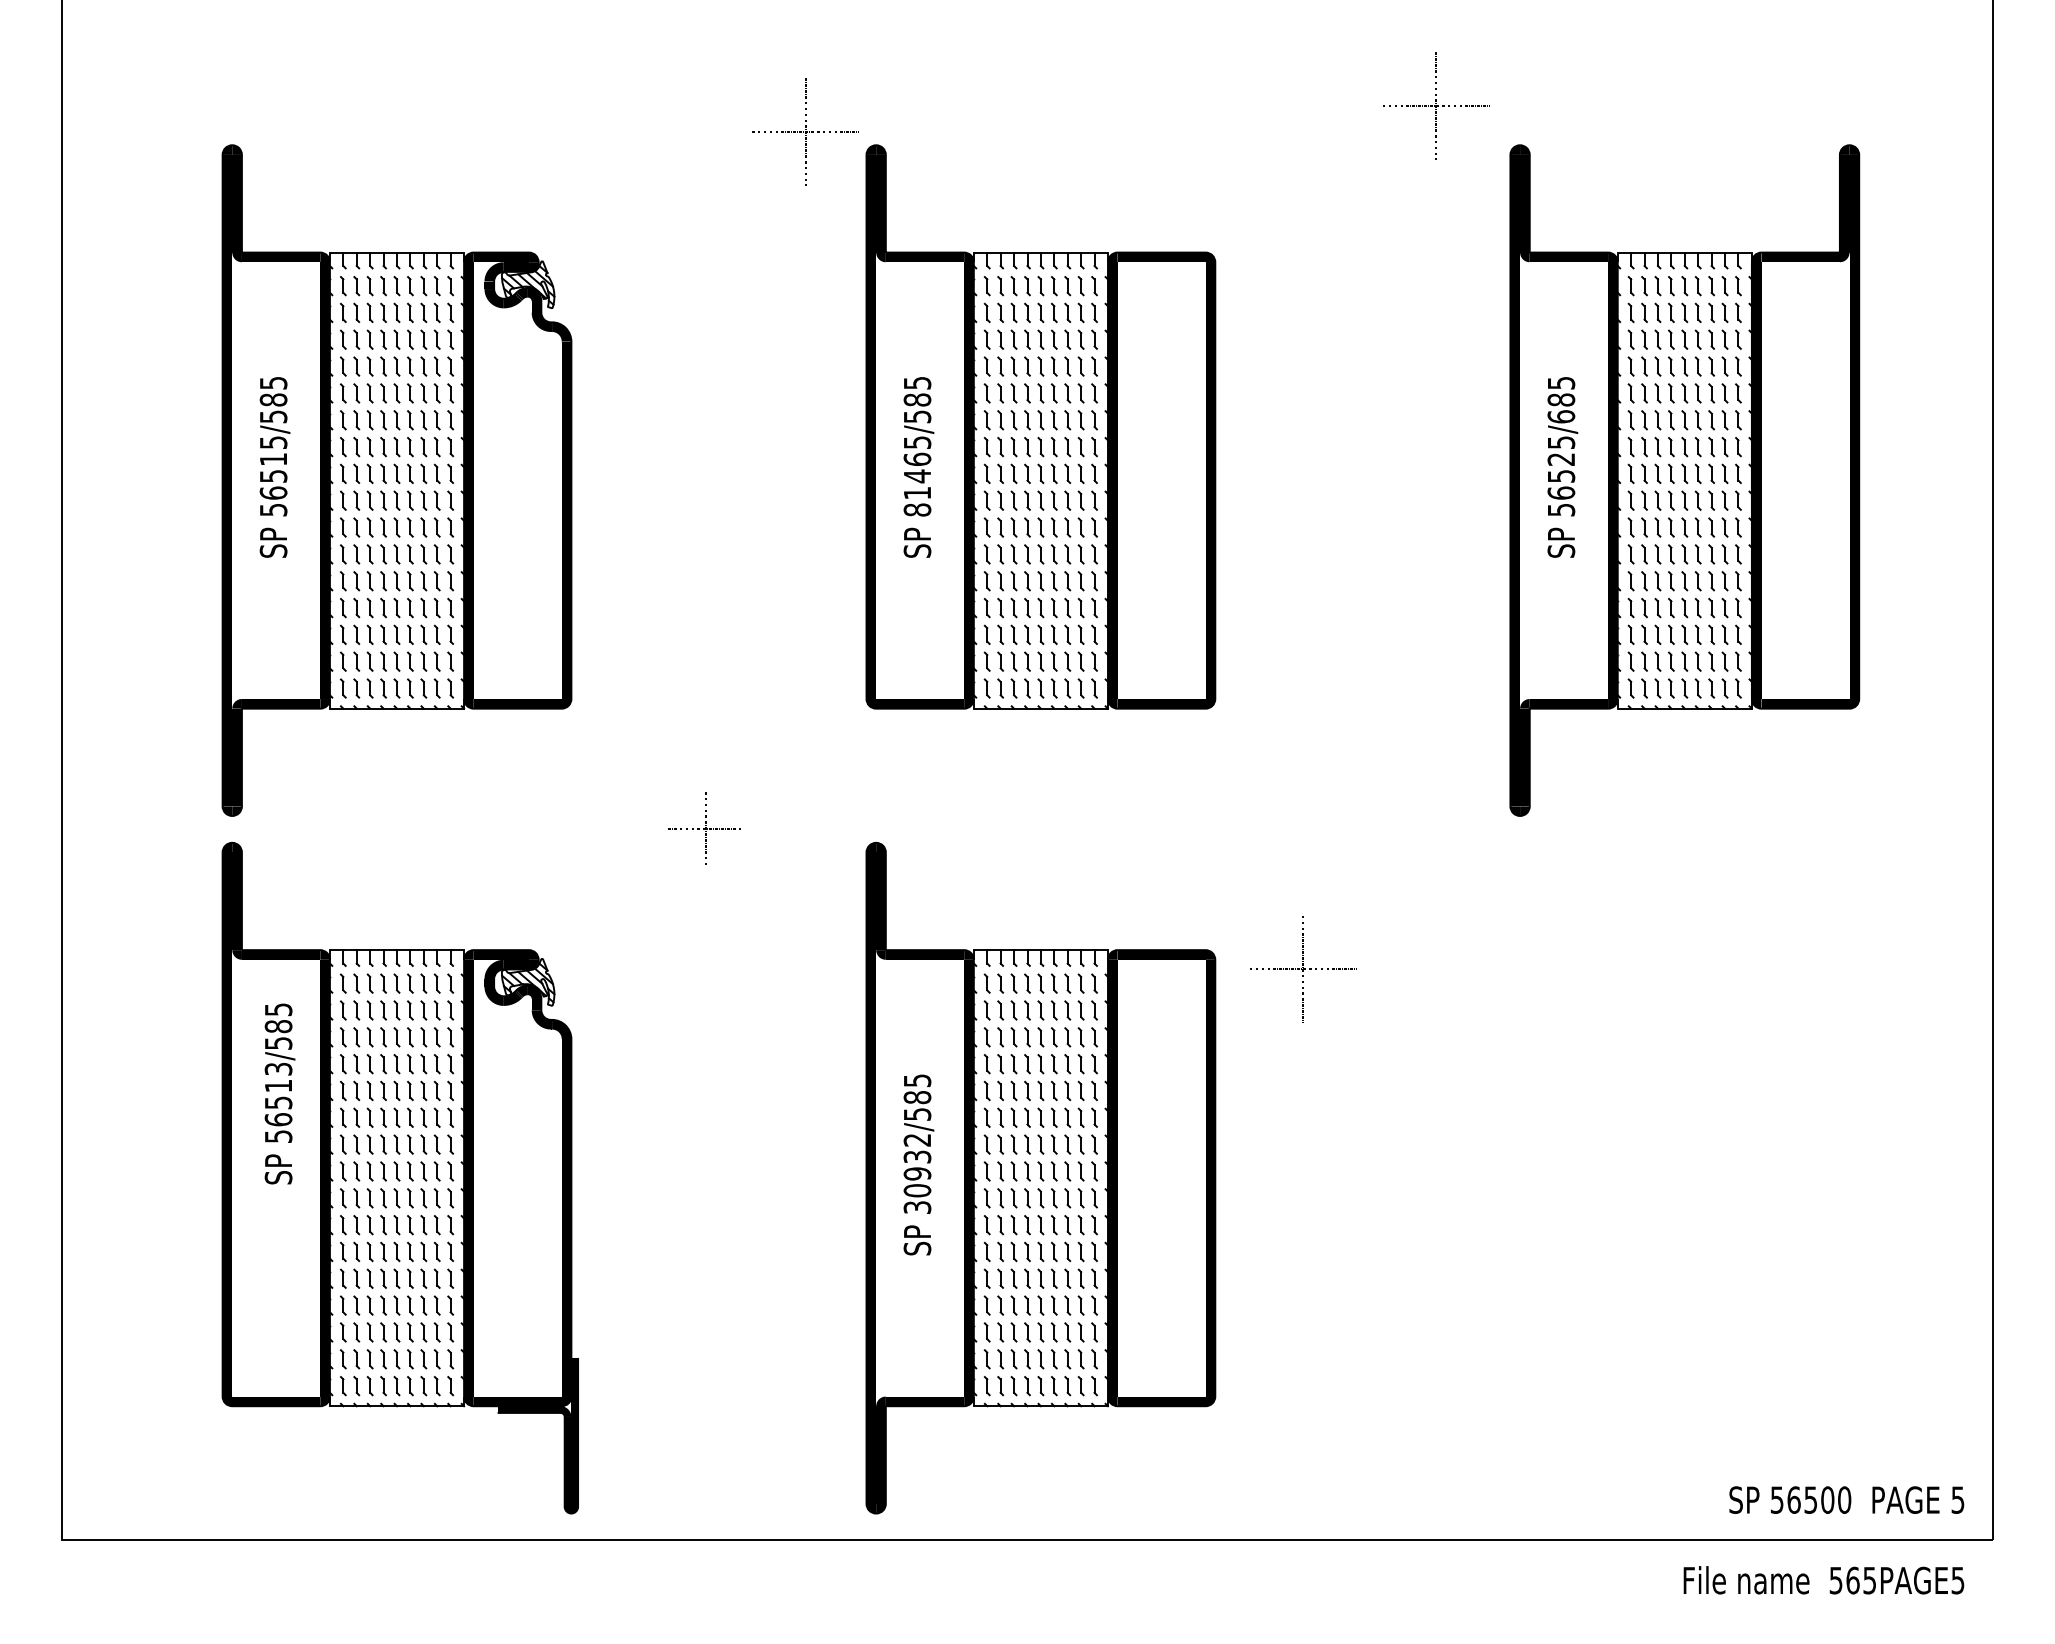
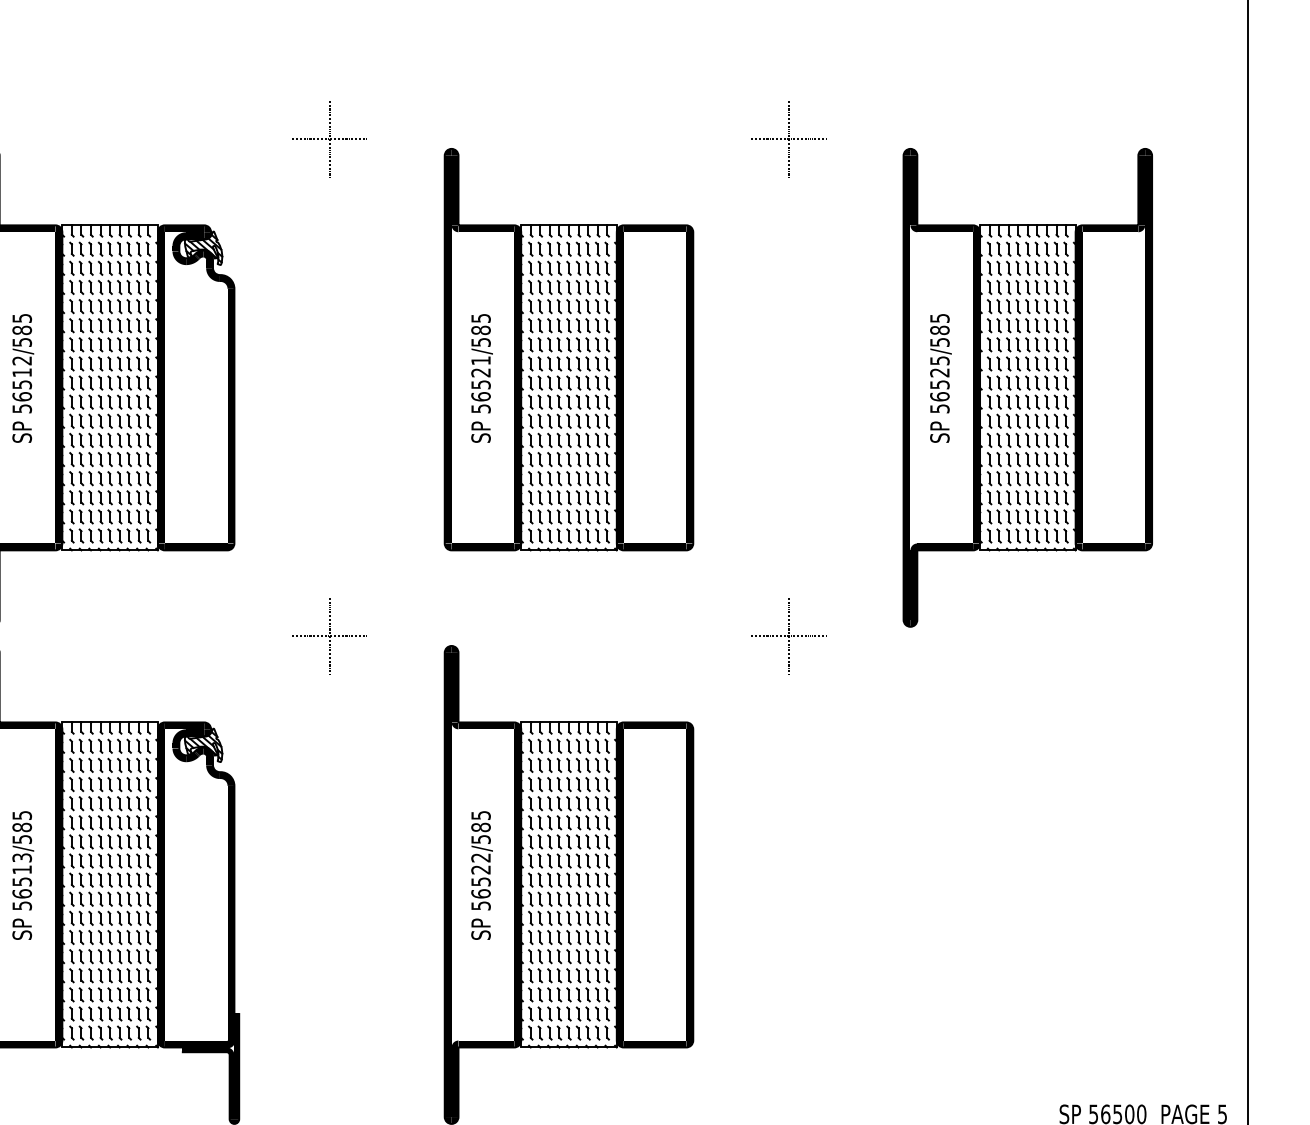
part: (1436, 105) -> (788, 139), moved
part: (805, 131) -> (329, 139), moved
text: (1561, 416) -> (939, 342), 56525/685 -> 56525/585
text: (273, 442) -> (22, 360), 56515/585 -> 56512/585
text: (917, 476) -> (481, 384), 81465/585 -> 56521/585
part: (705, 829) -> (329, 636), size x1.43
part: (1303, 969) -> (788, 636), moved
text: (279, 1093) -> (22, 875), moved
text: (917, 1181) -> (481, 887), 30932/585 -> 56522/585

